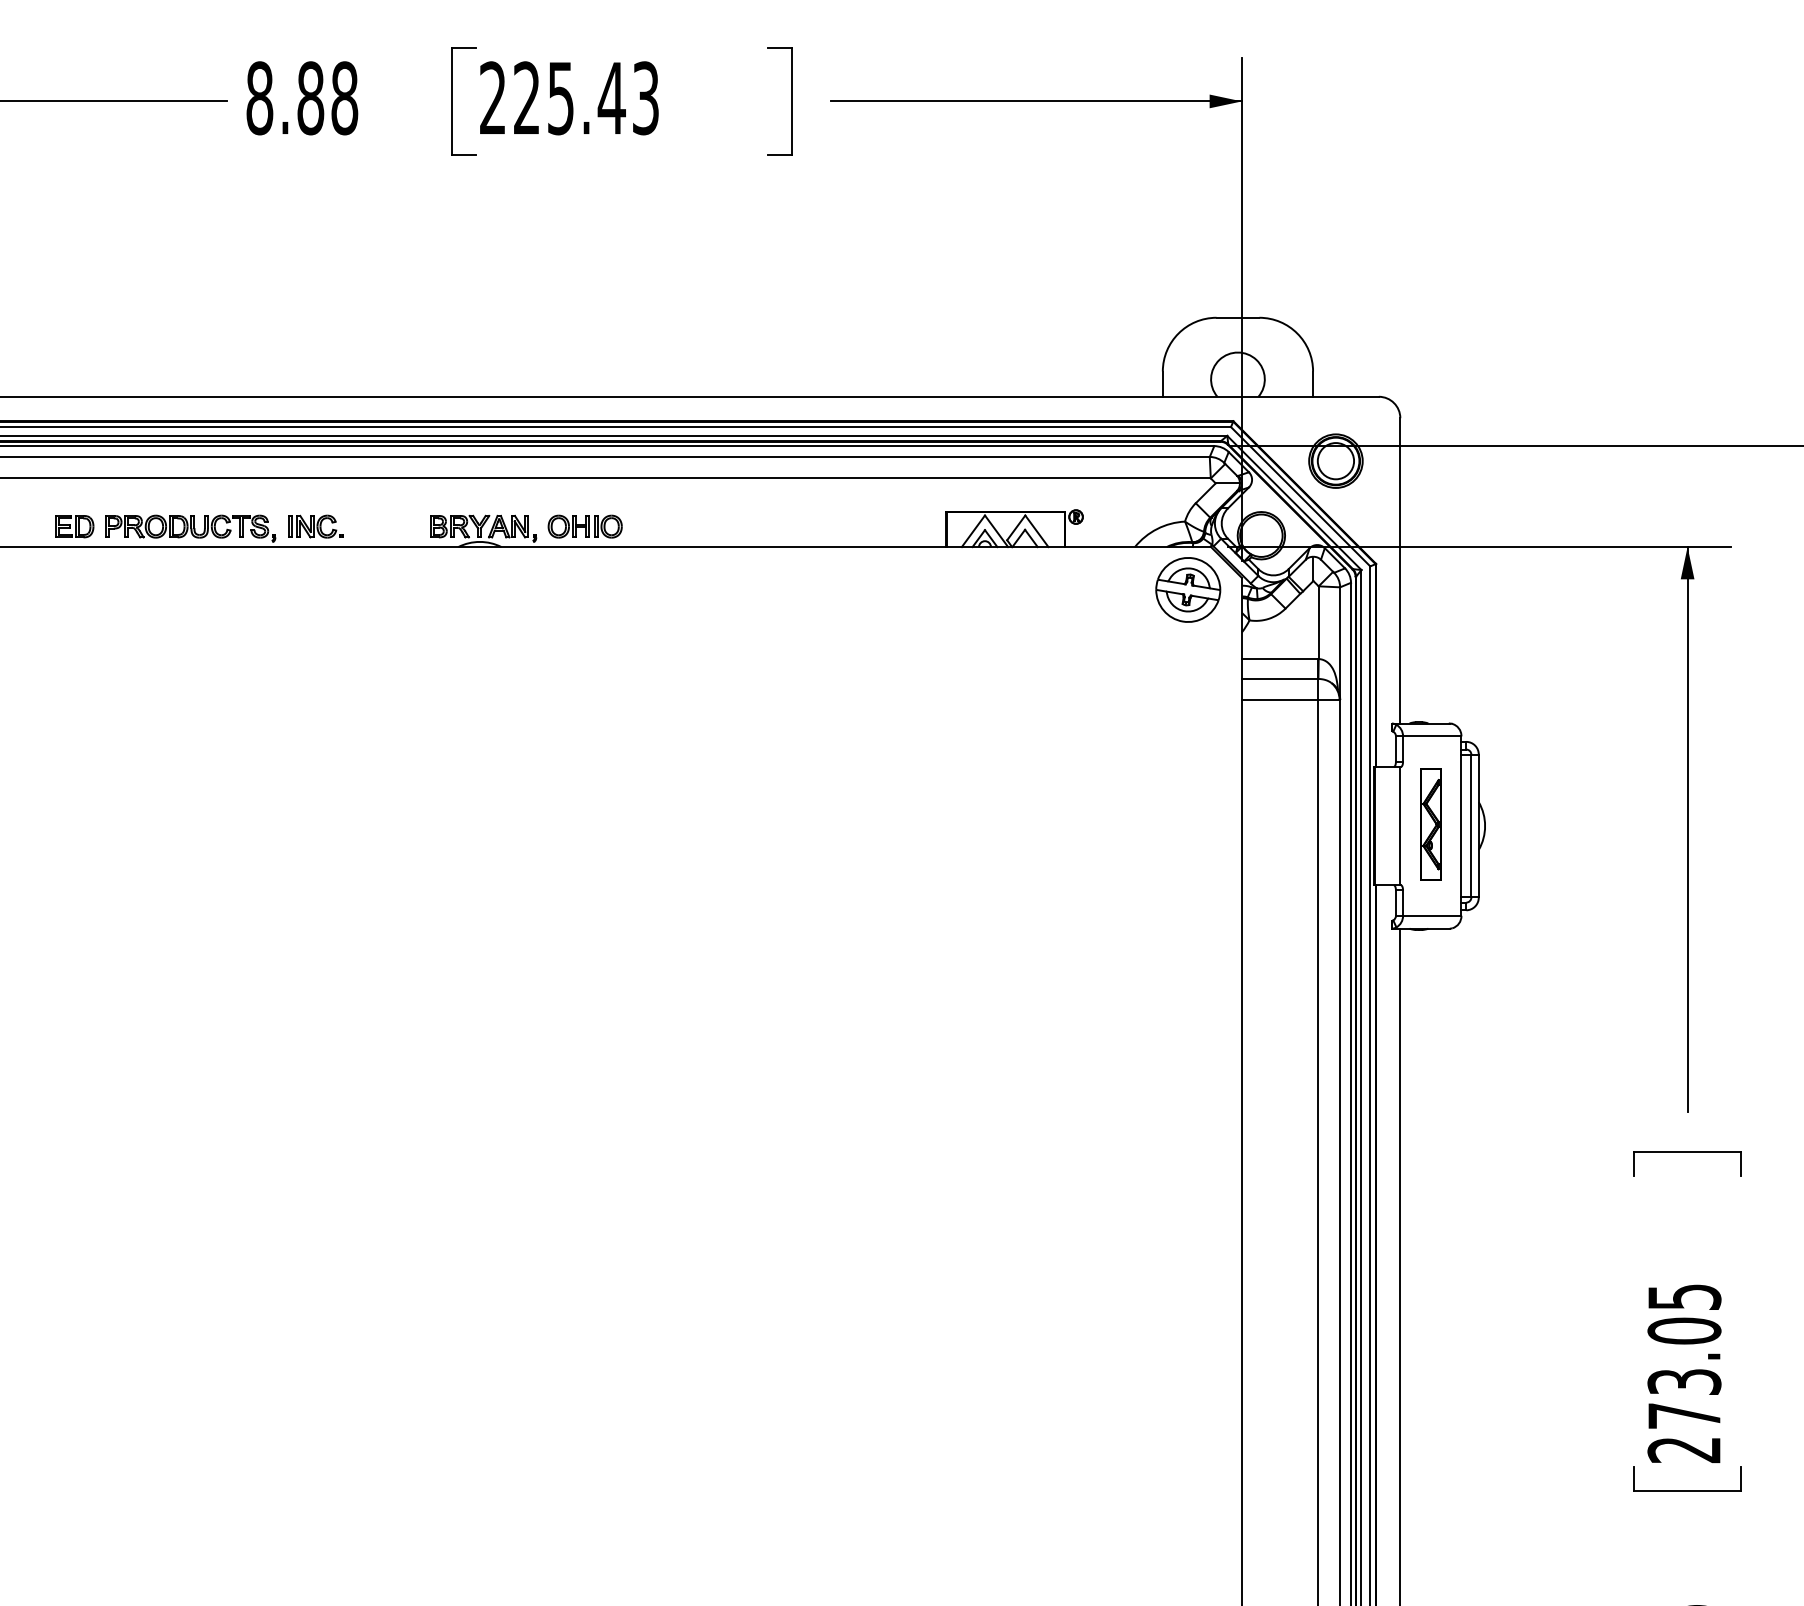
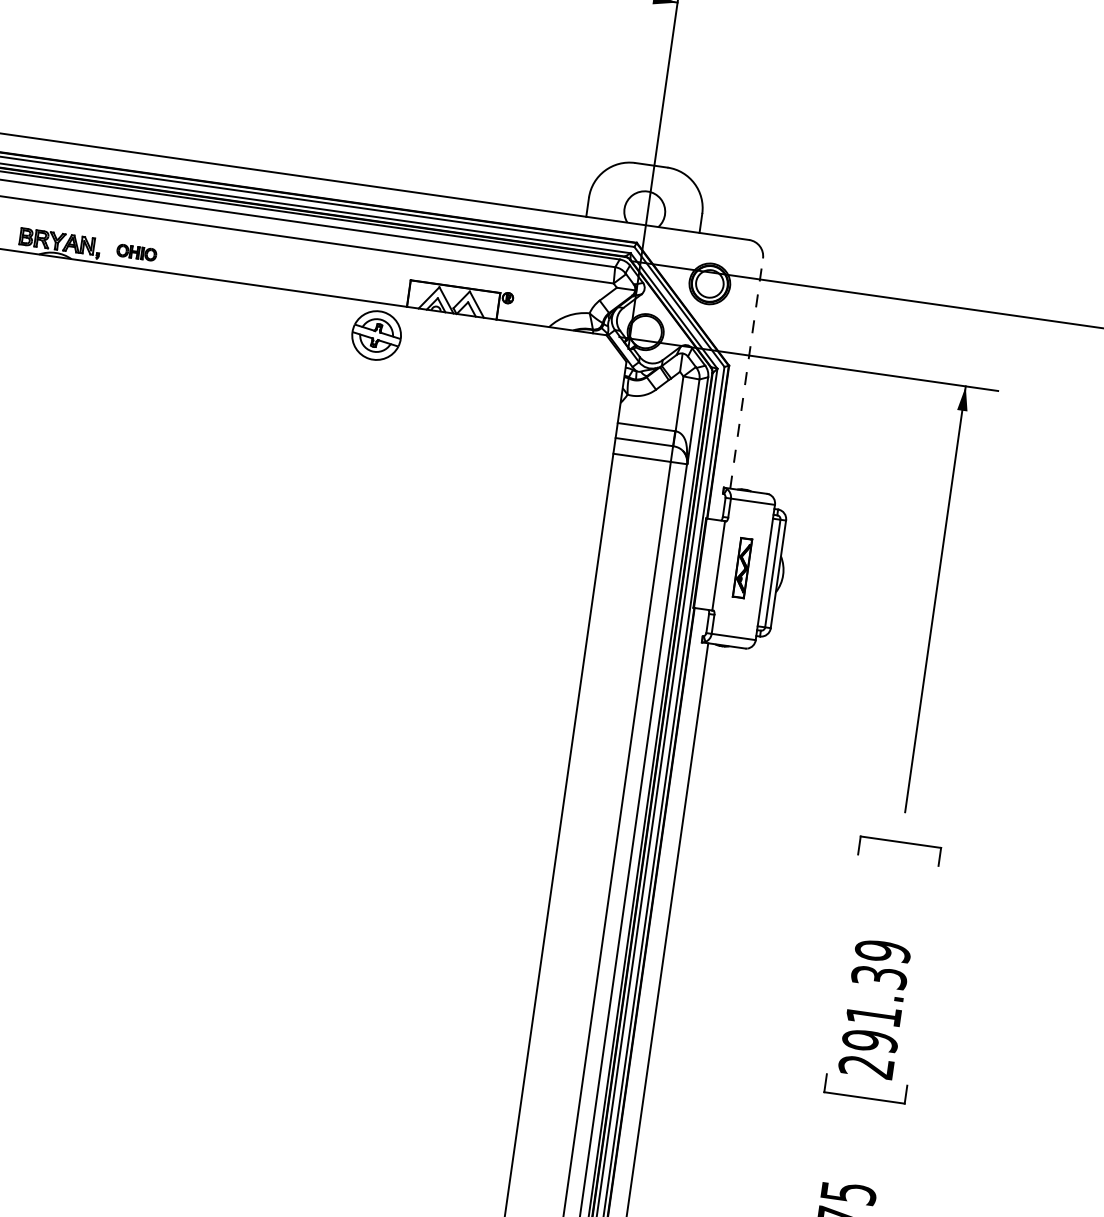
part: (584, 526) -> (136, 252), size x0.7
line: (1400, 570) -> (746, 373), solid -> dashed
part: (1188, 589) -> (376, 335), moved
part: (1430, 824) -> (742, 567), size x0.7
text: (1684, 1356) -> (876, 996), 273.05 -> 291.39

